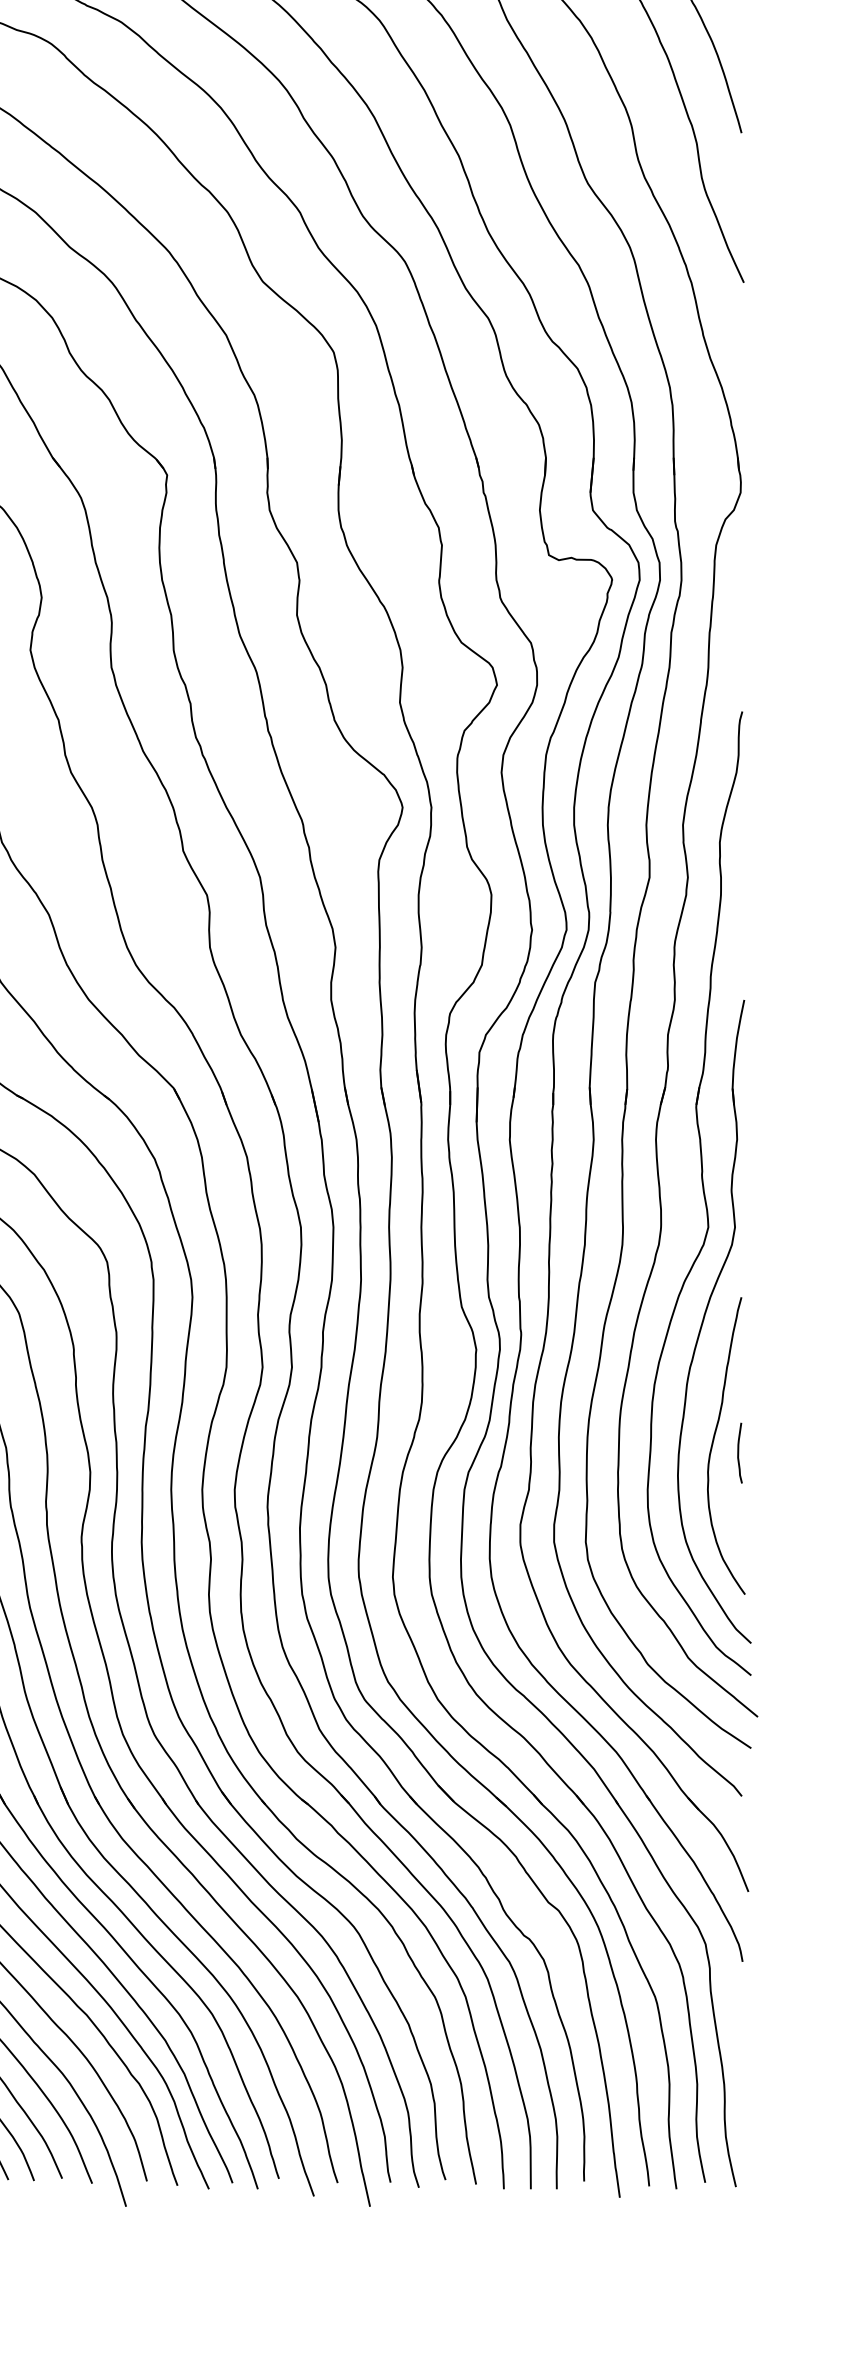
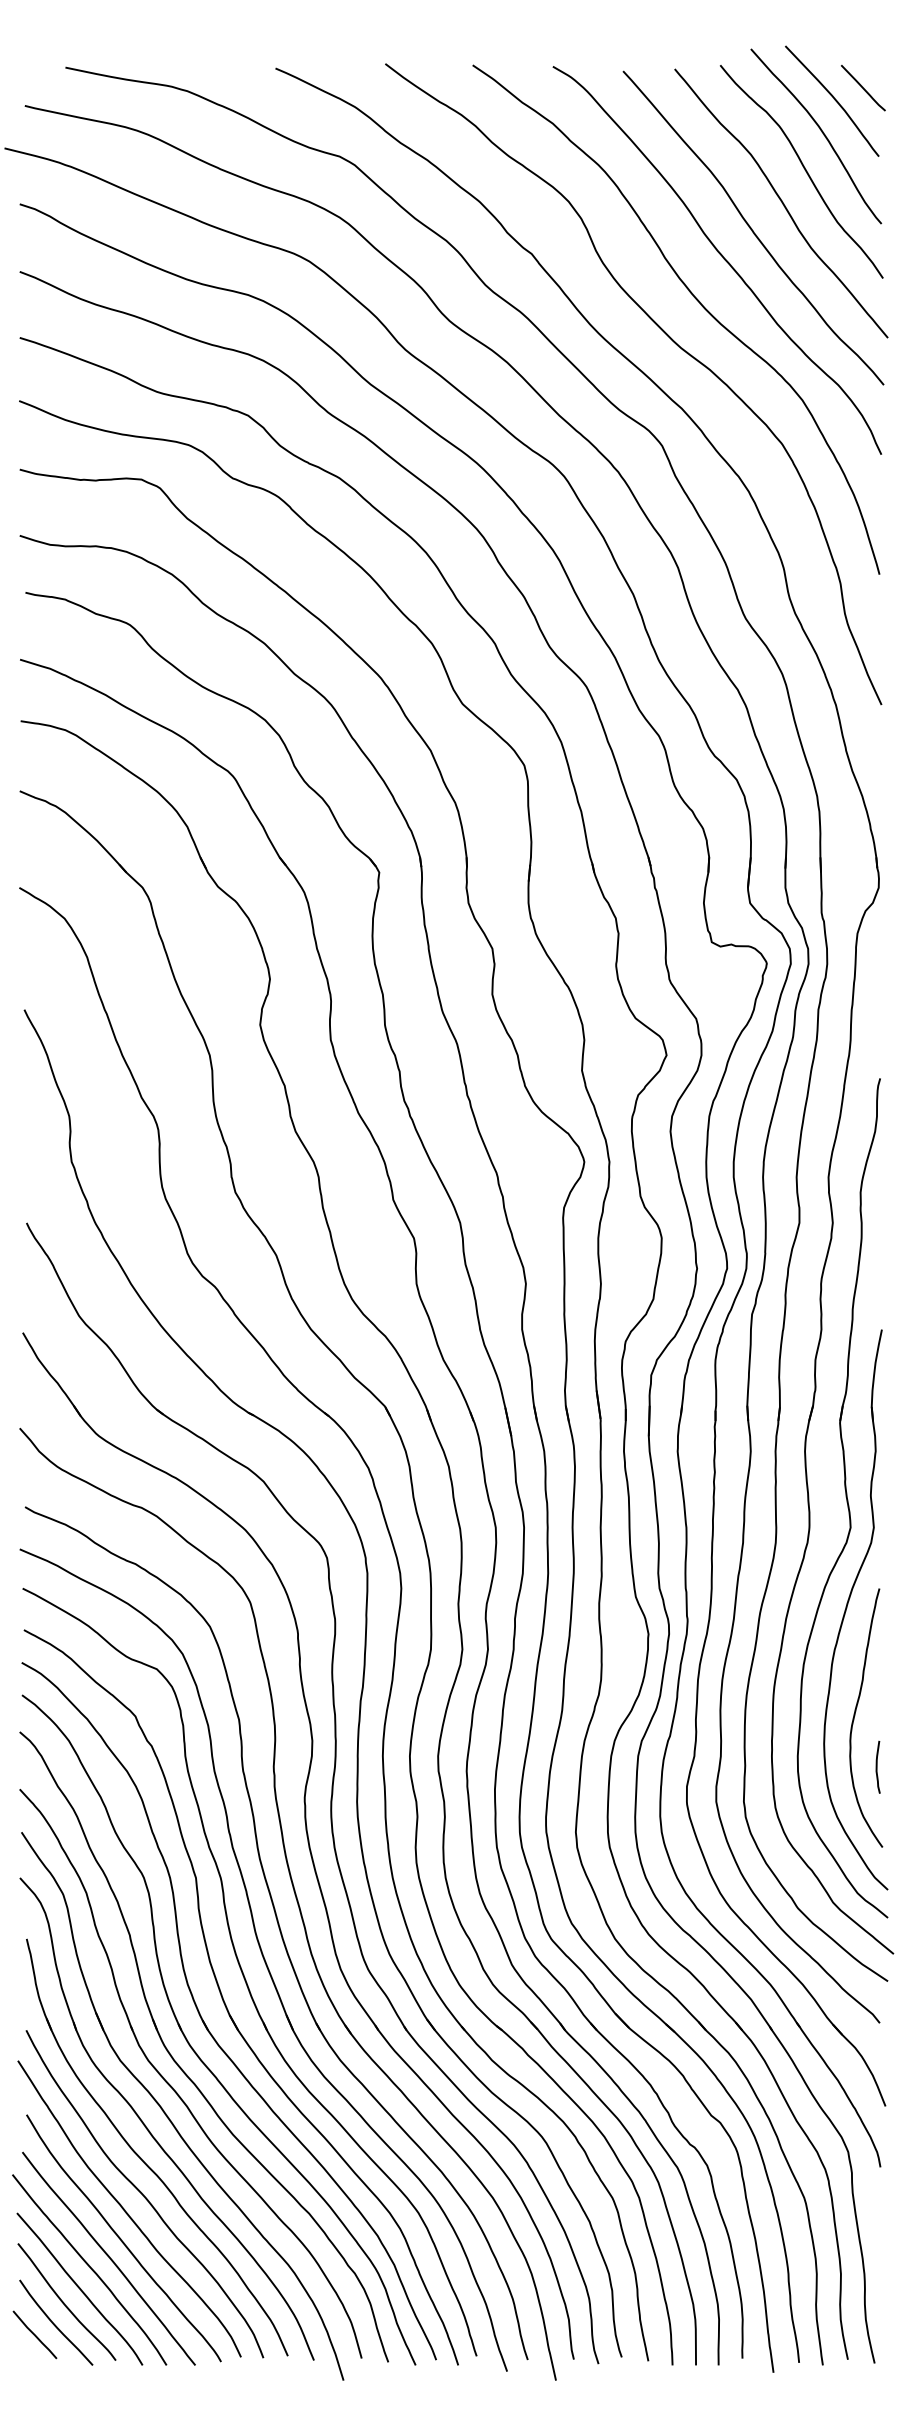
curve: (739, 1452) -> (877, 1766), moved

